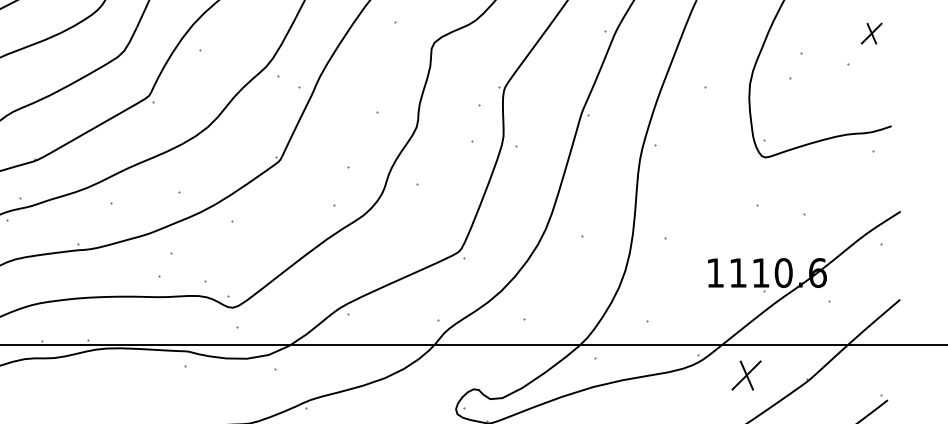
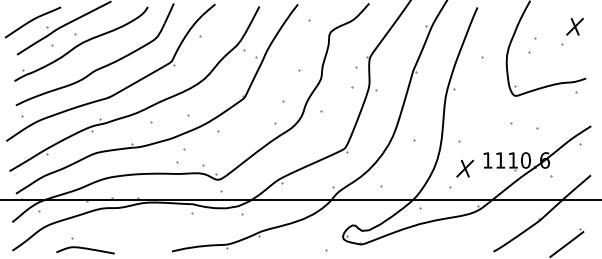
part: (870, 33) -> (574, 26), size x1.43
part: (745, 375) -> (464, 168), moved

